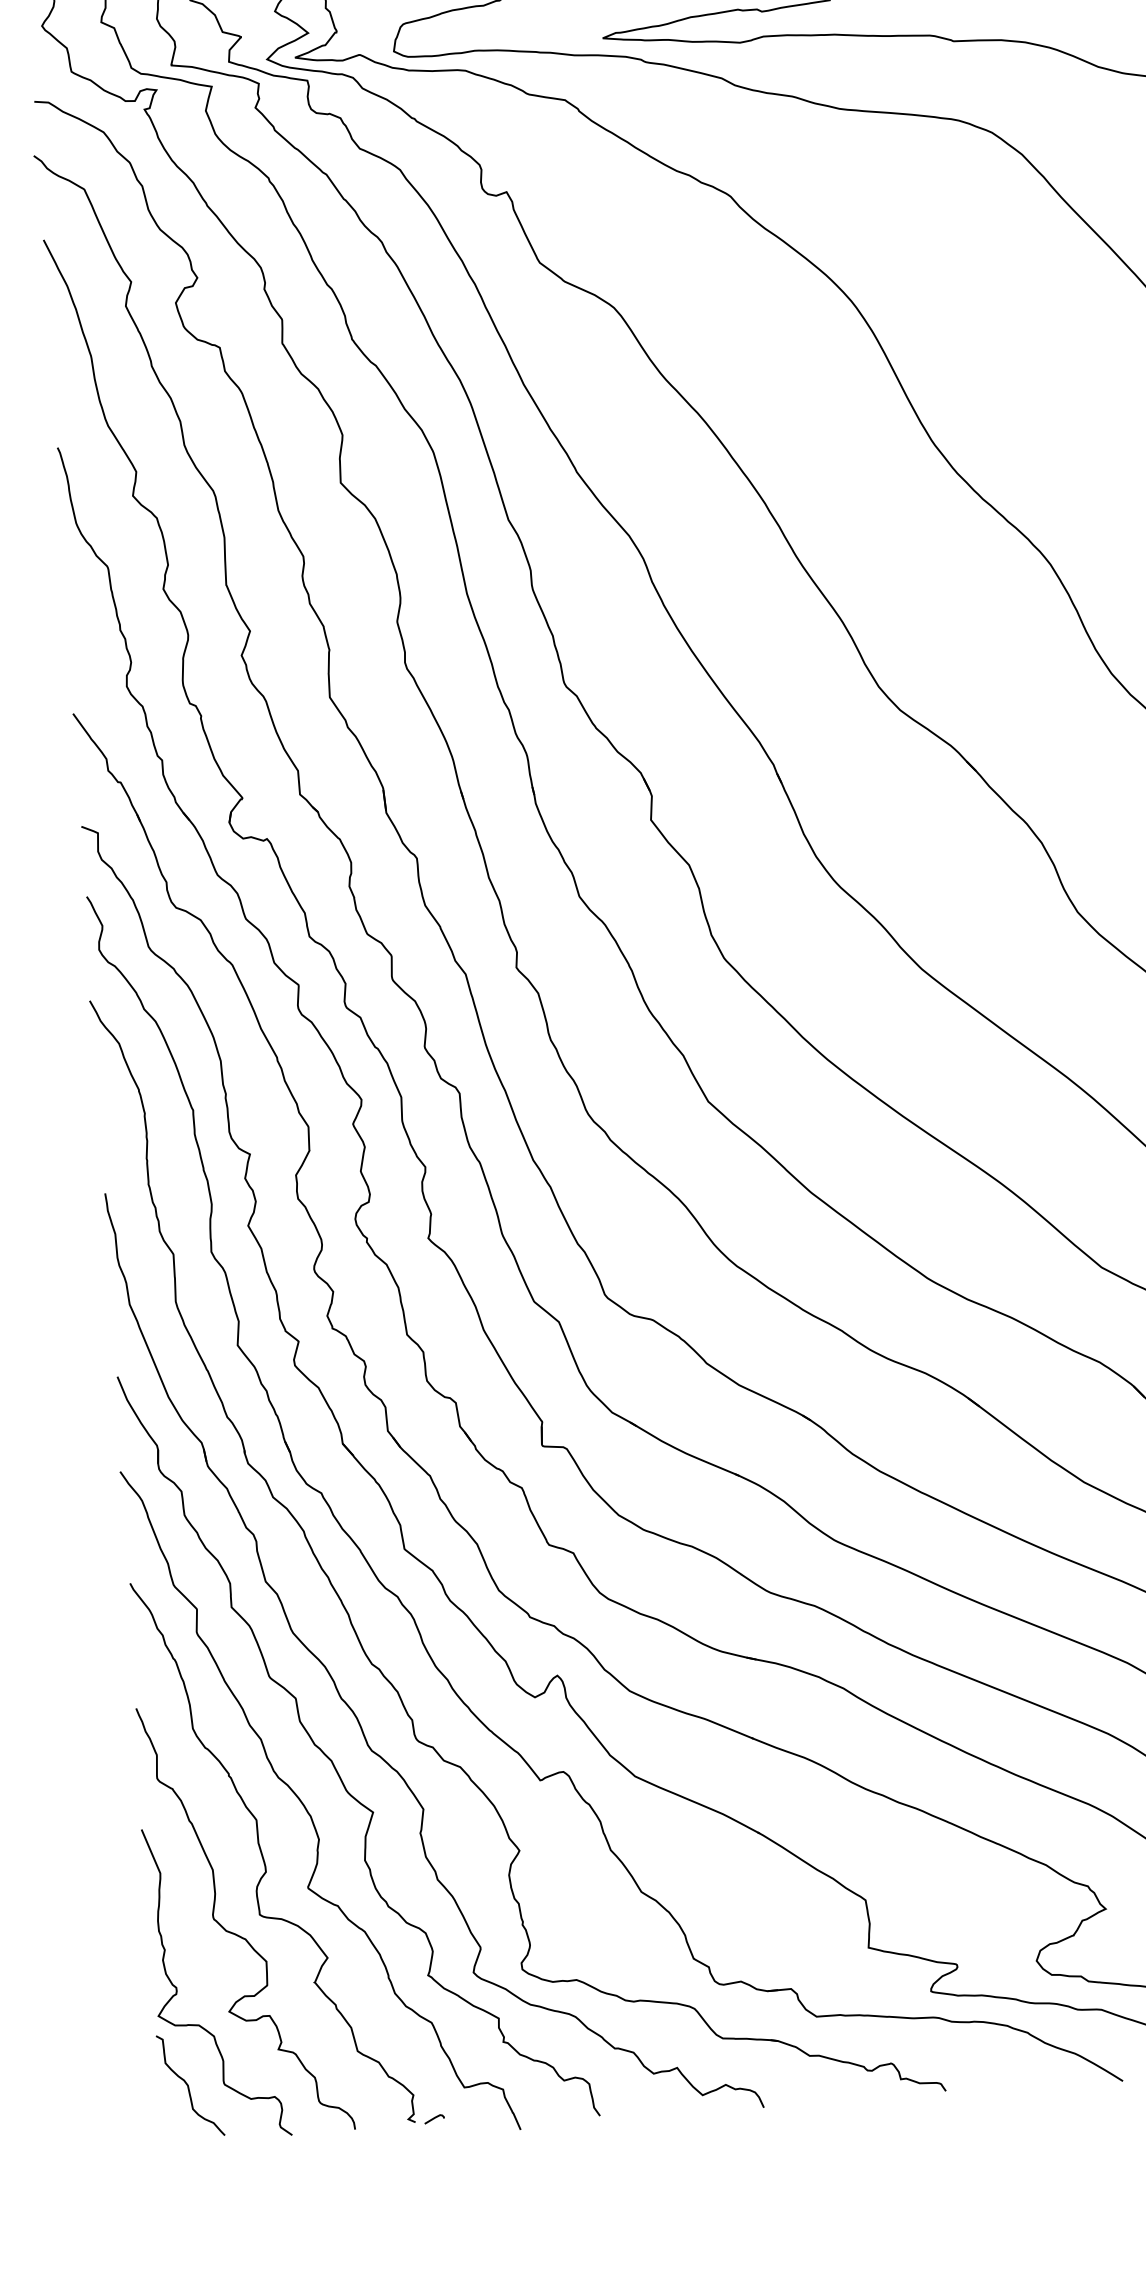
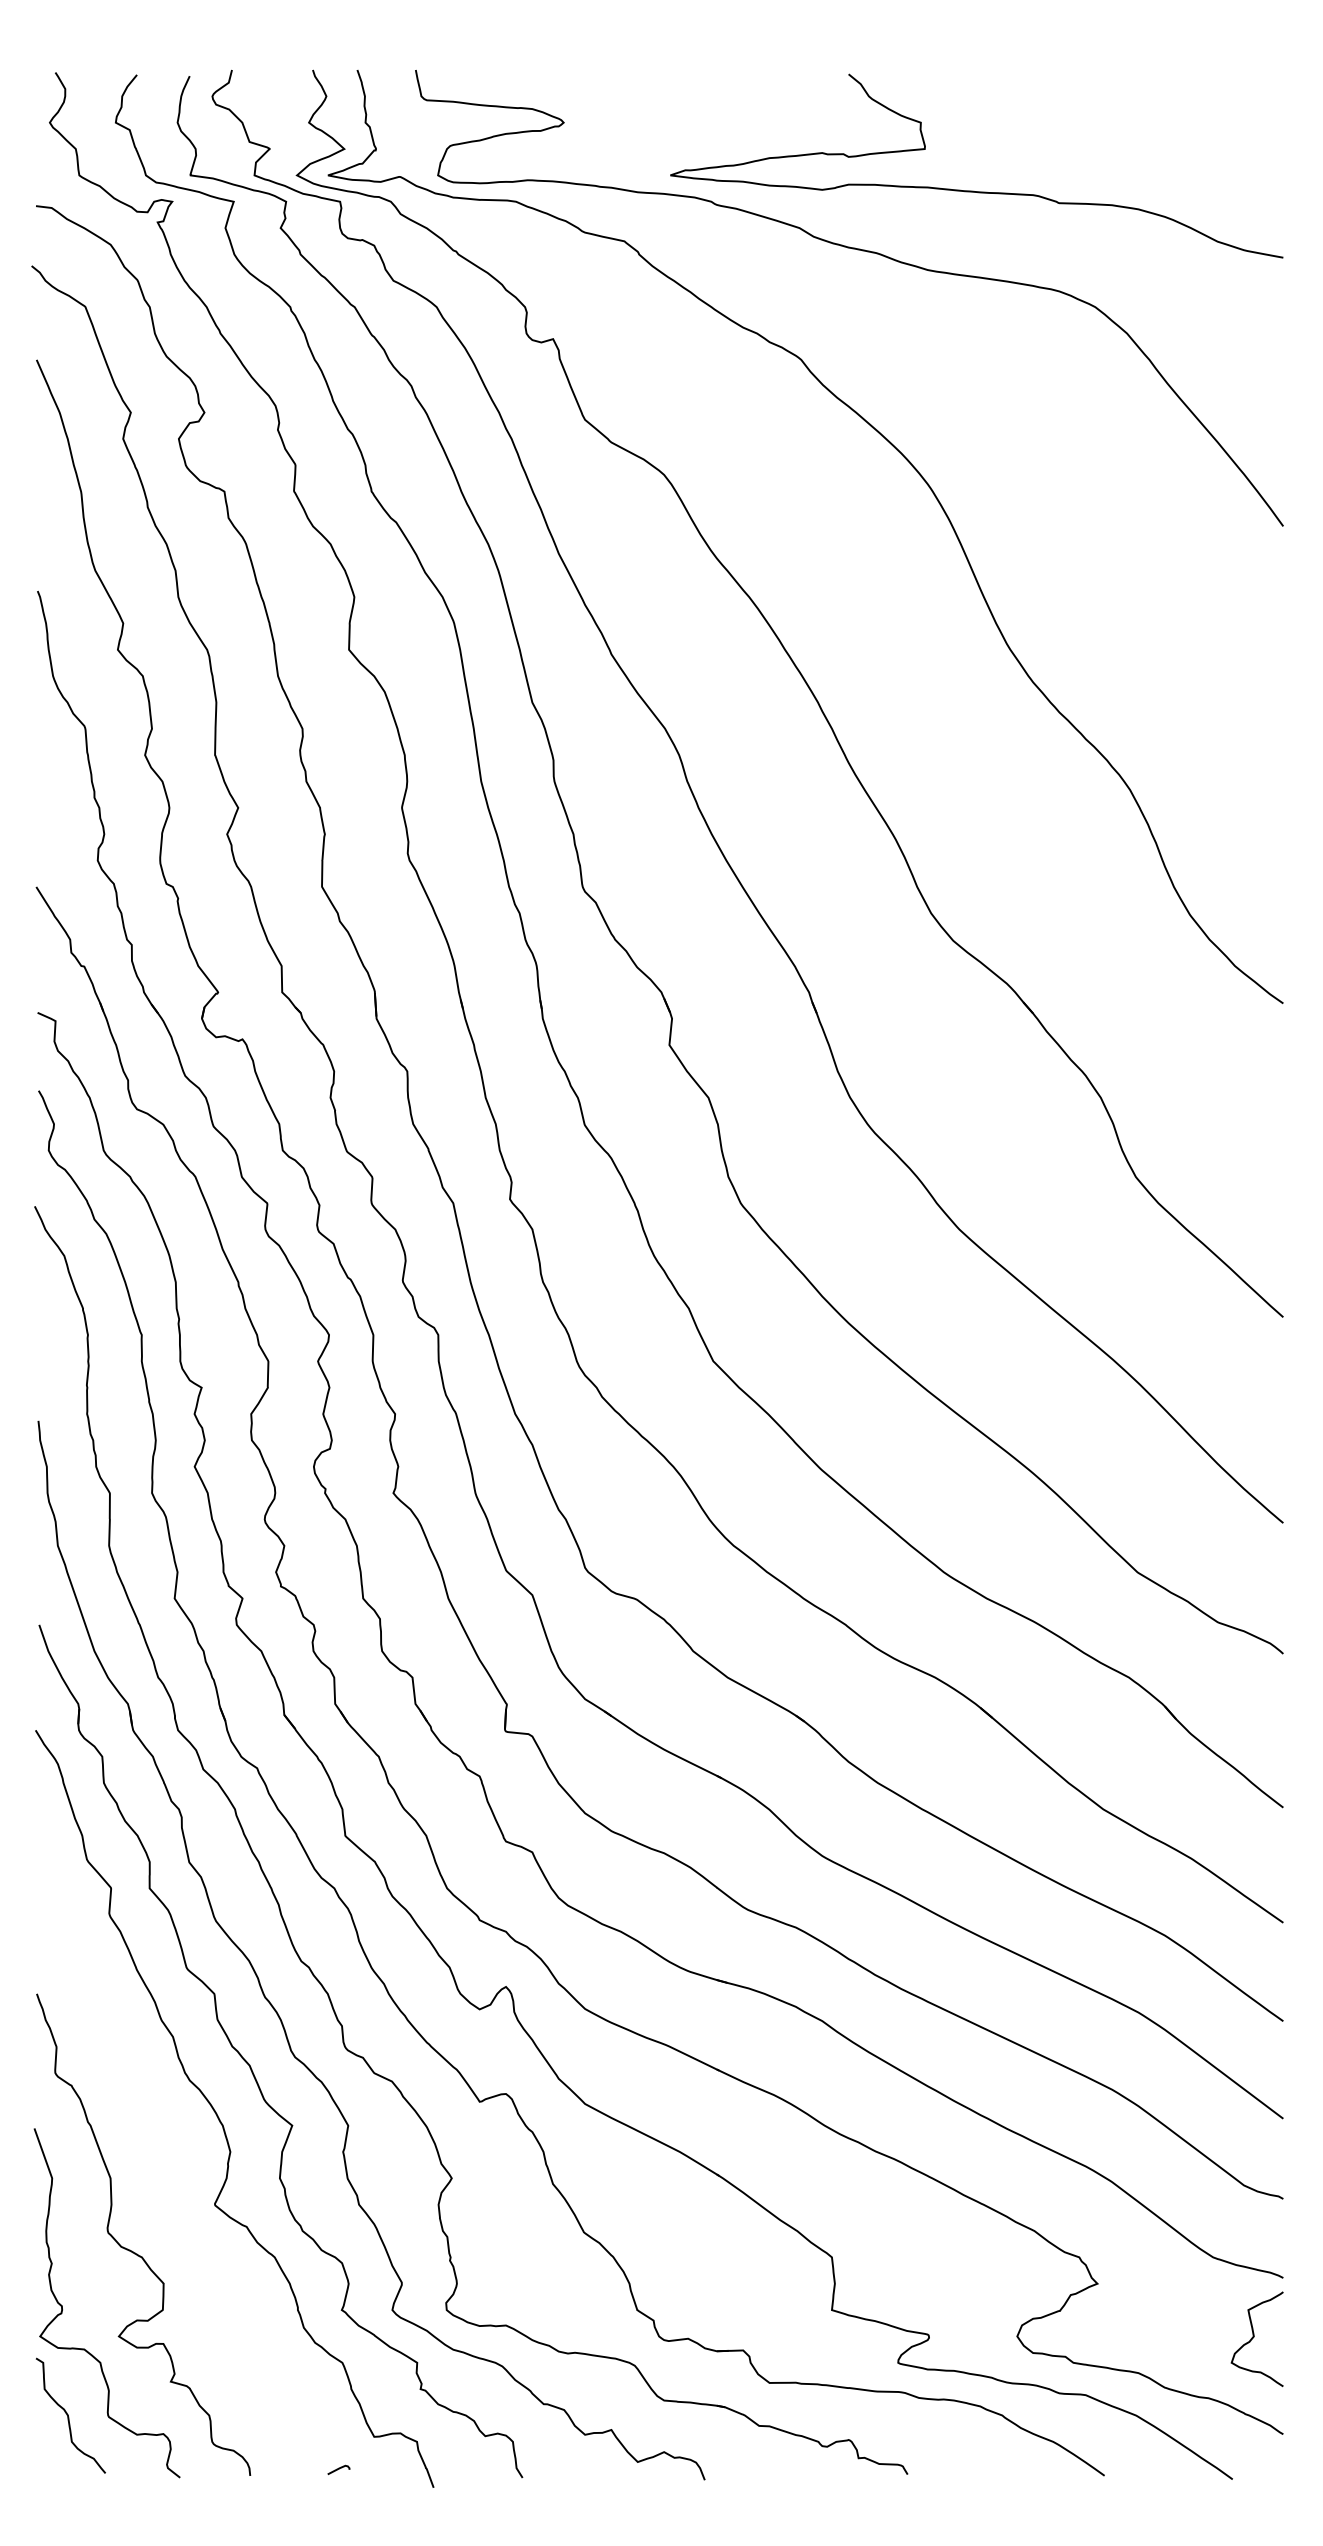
curve: (263, 1855) -> (167, 2165), removed

